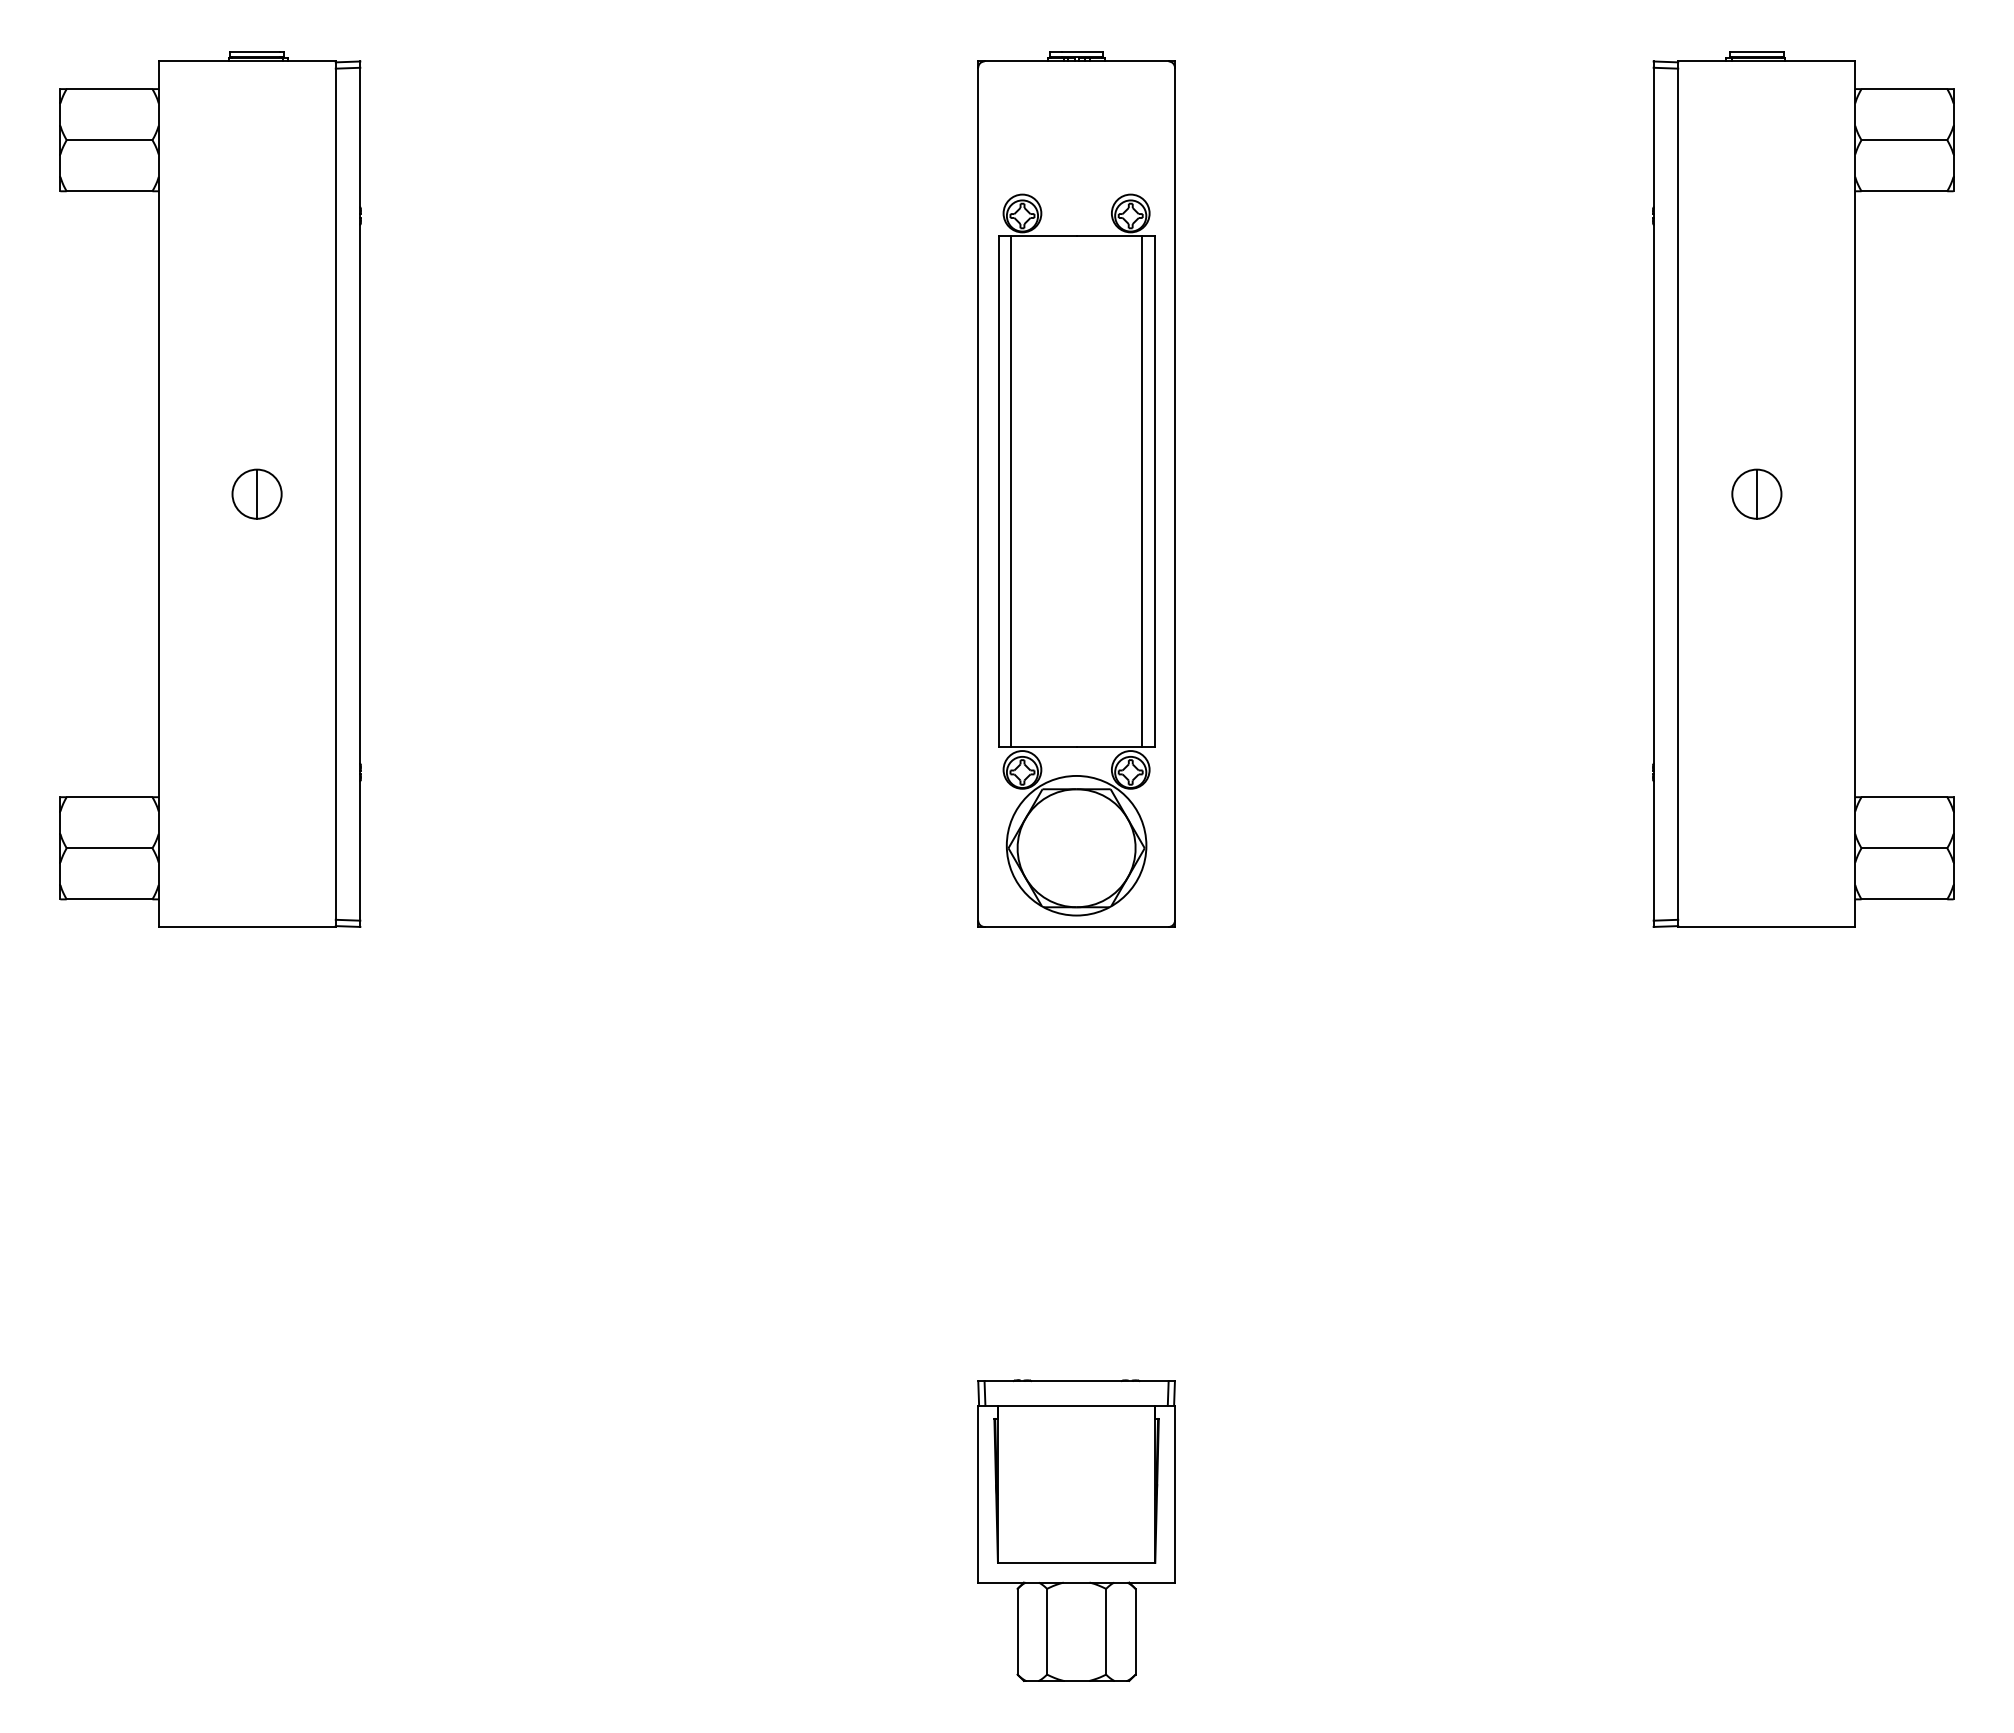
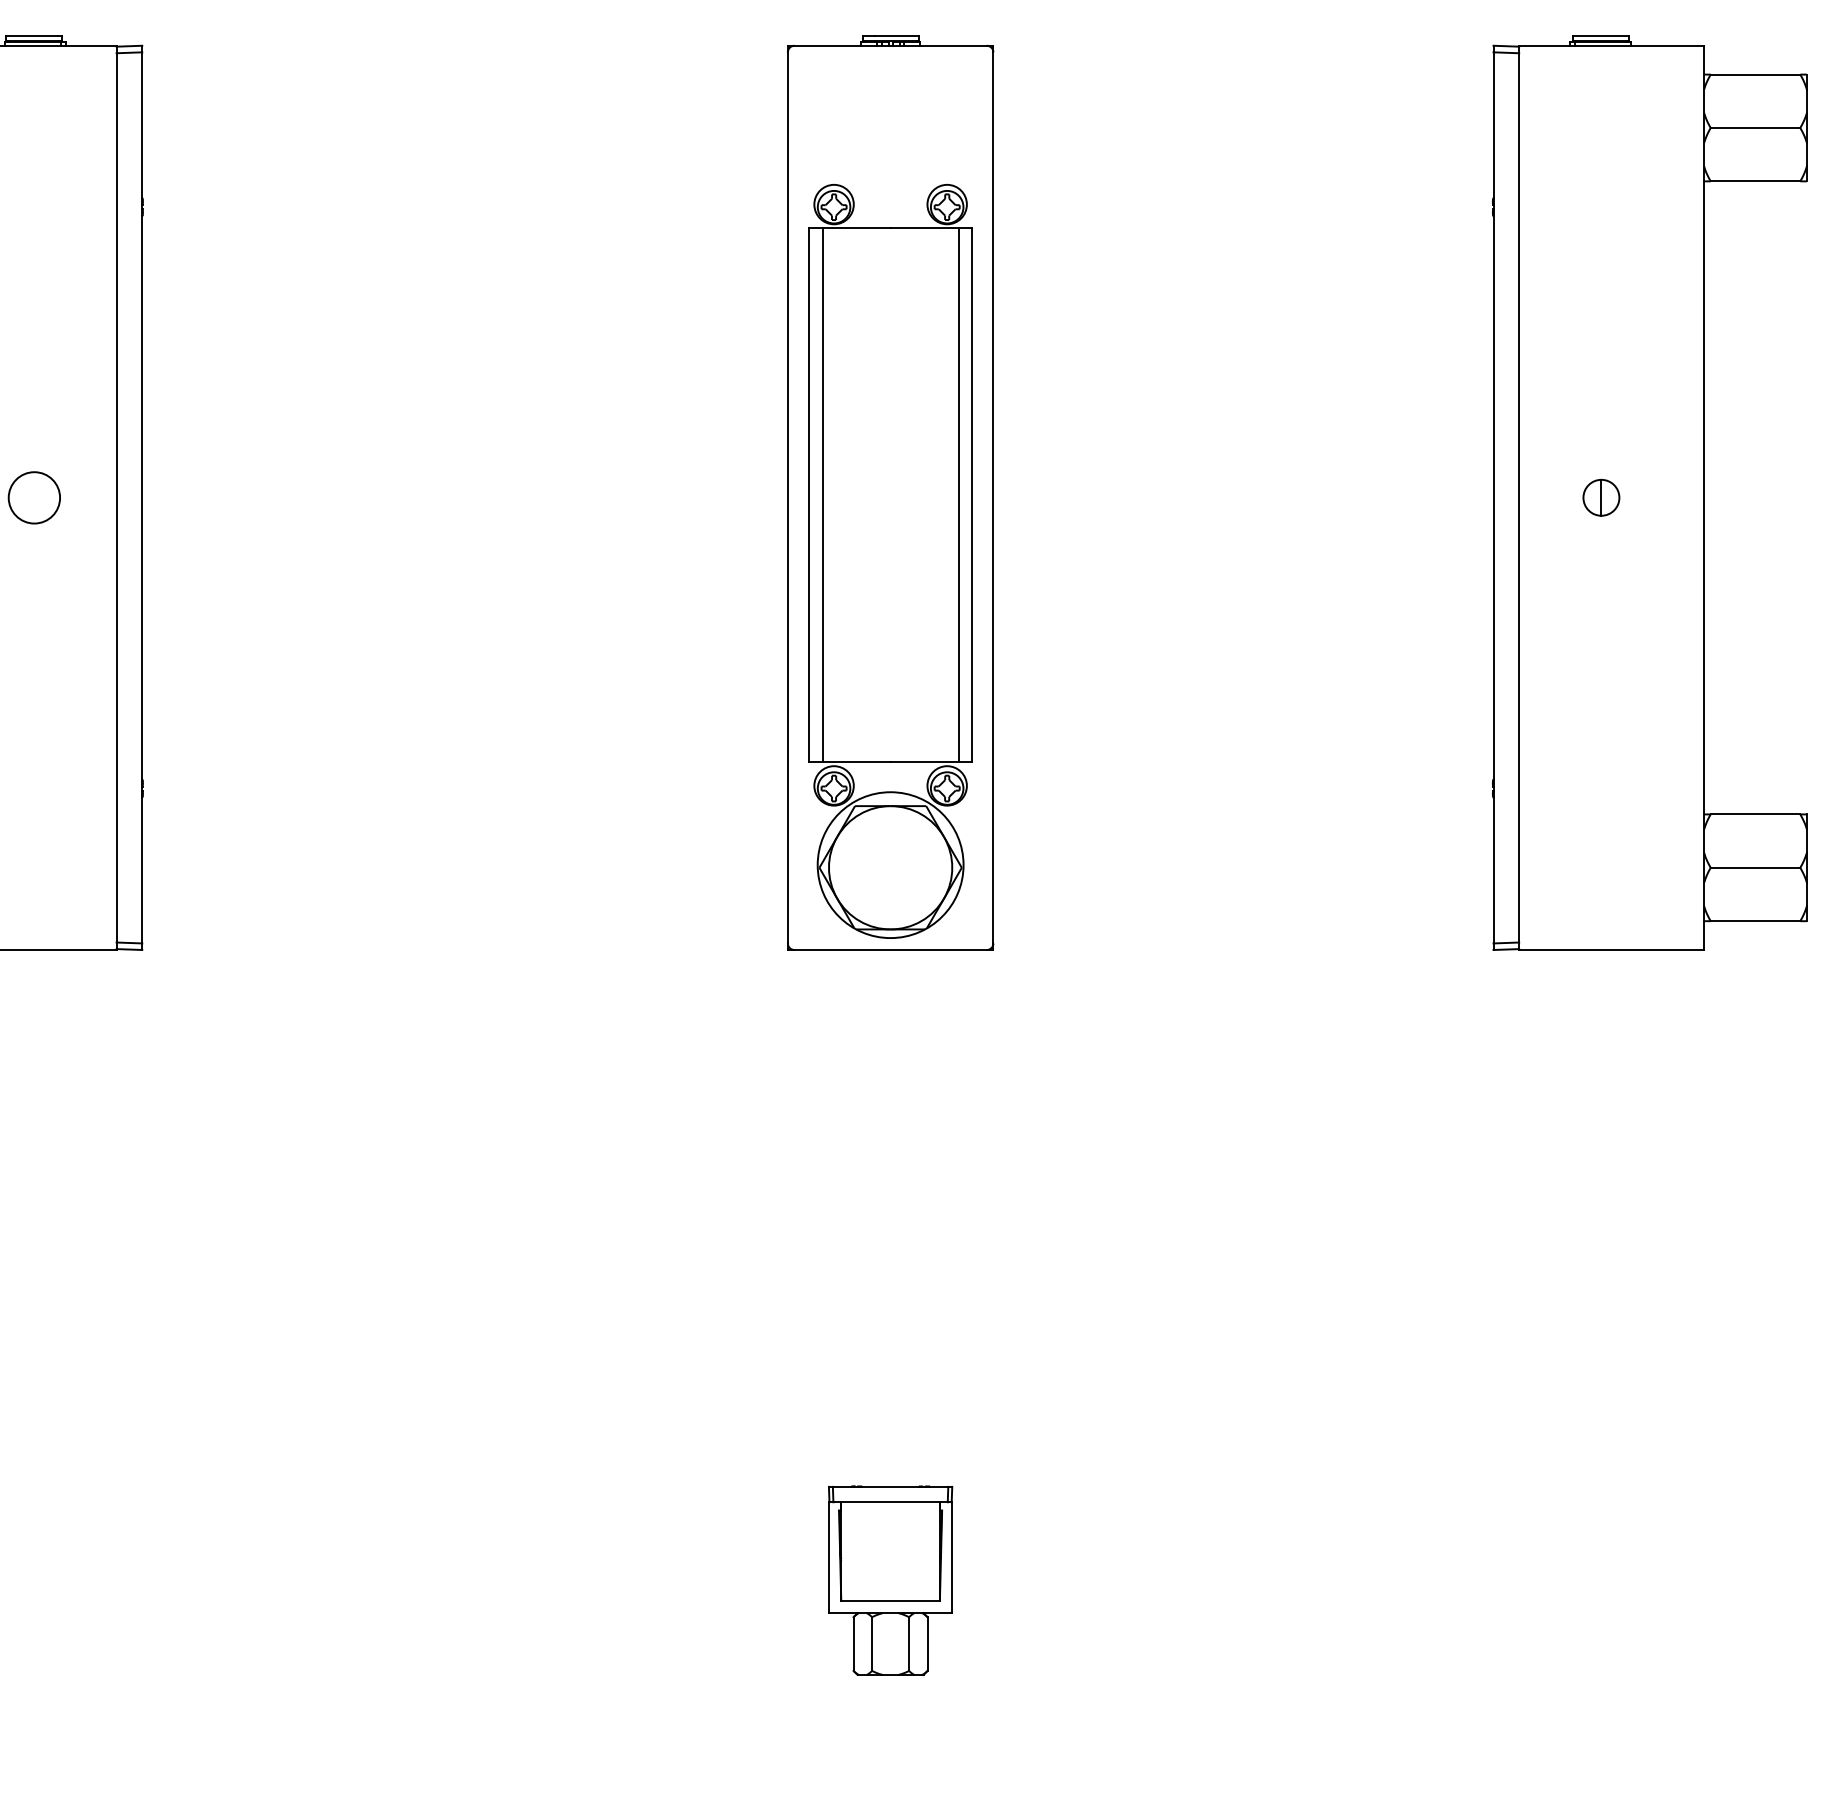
line: (257, 493) -> (34, 497), removed
part: (1756, 493) -> (1600, 497), size x0.7
part: (1076, 1530) -> (890, 1580), size x0.6

